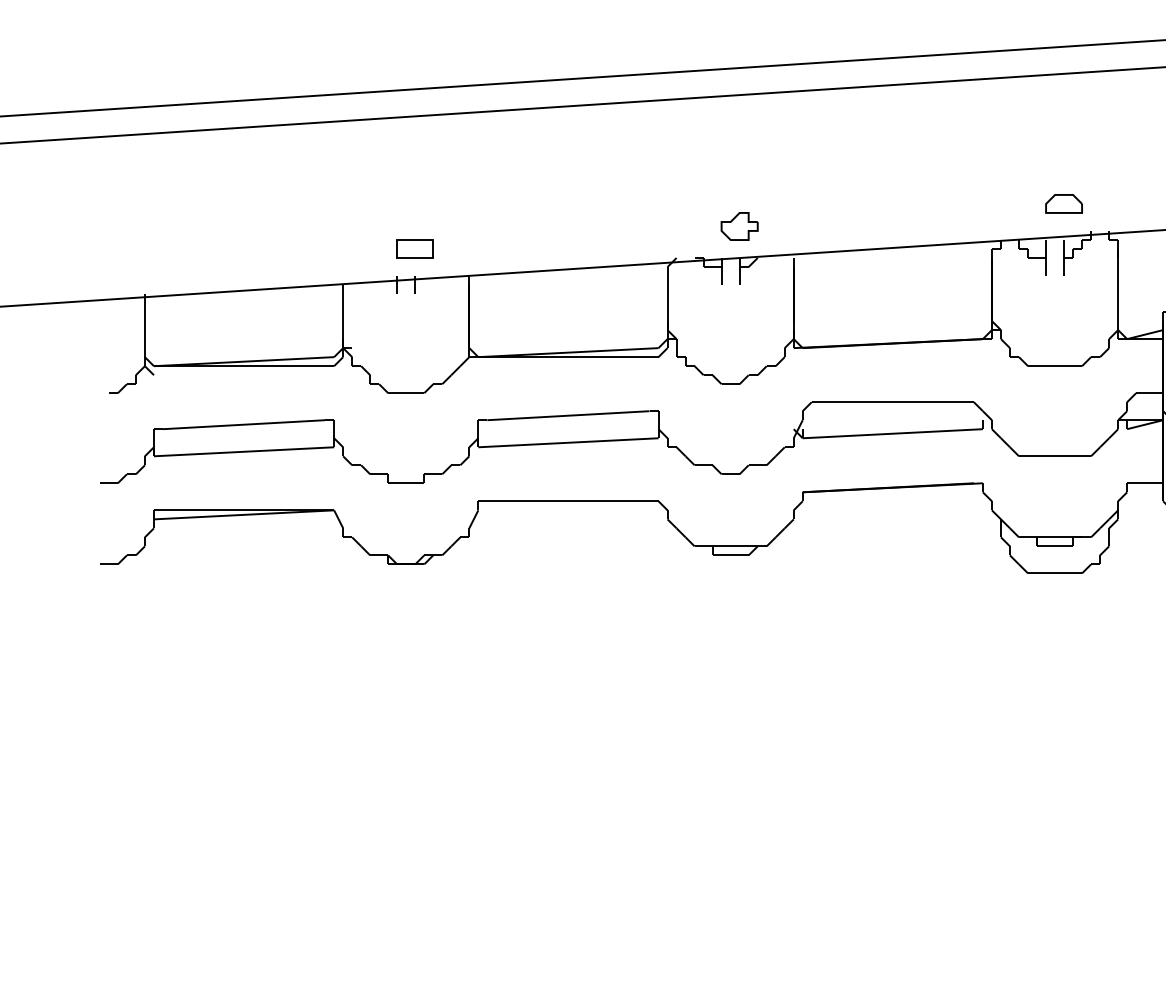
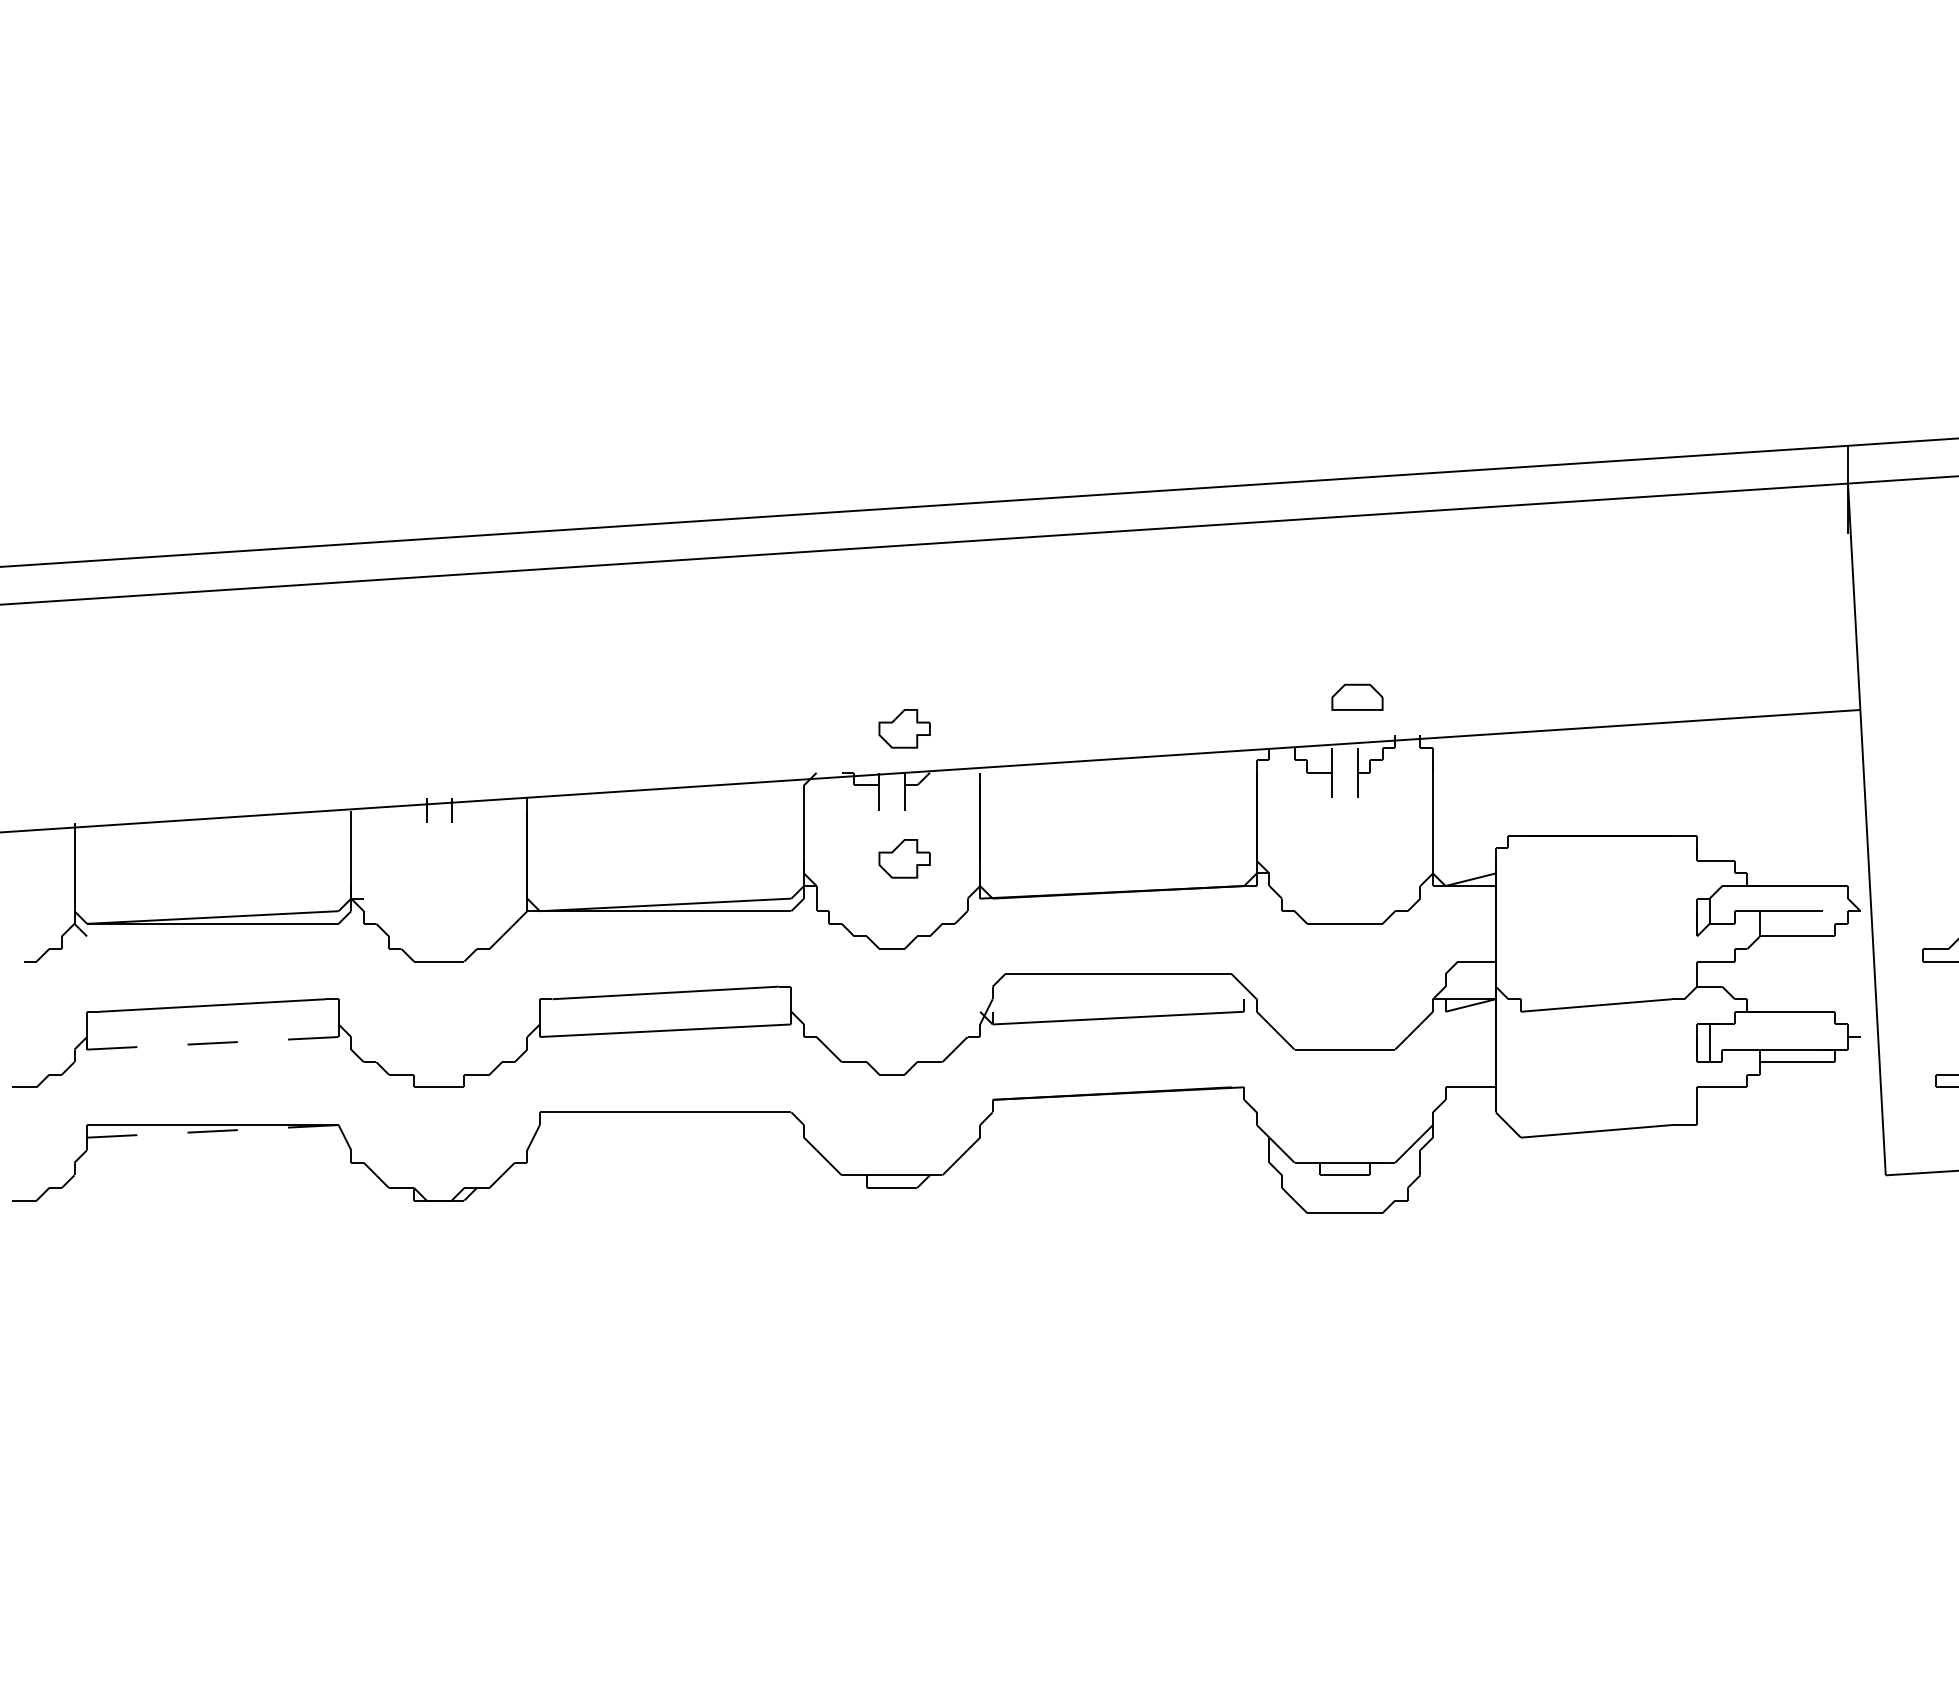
part: (415, 249) -> (451, 760), removed
part: (739, 319) -> (904, 858), added
line: (243, 451) -> (212, 1043), solid -> dashed
line: (243, 514) -> (212, 1131), solid -> dashed

